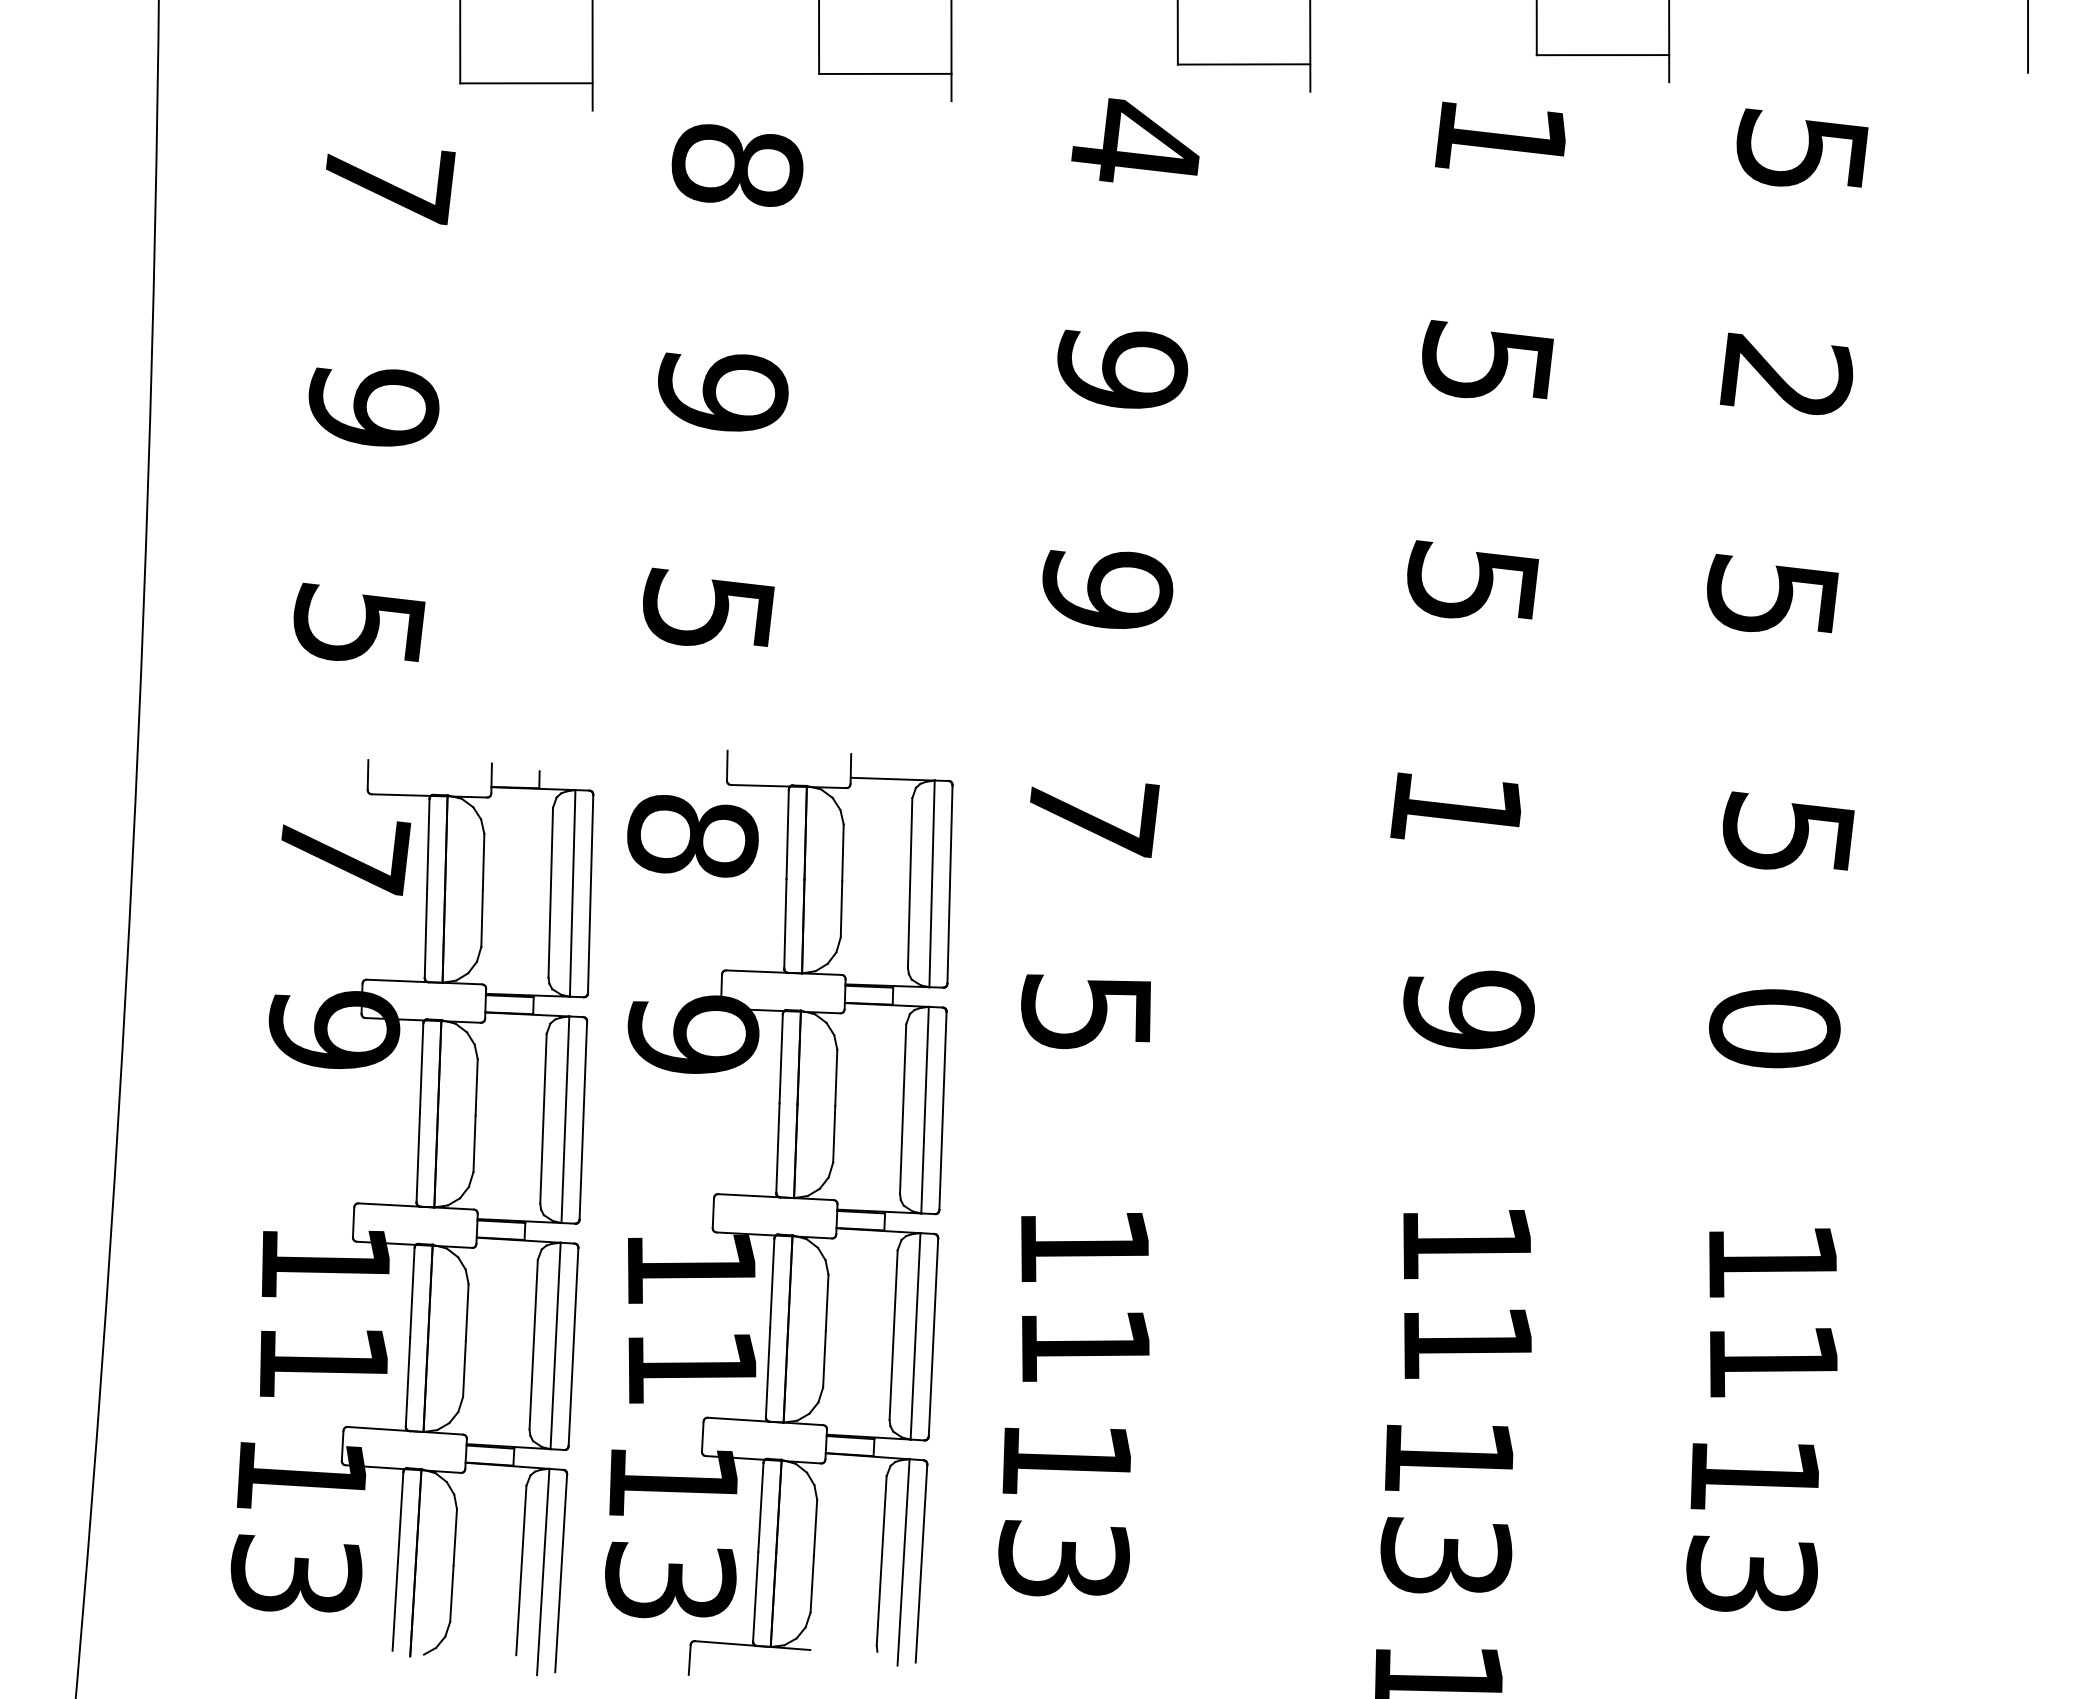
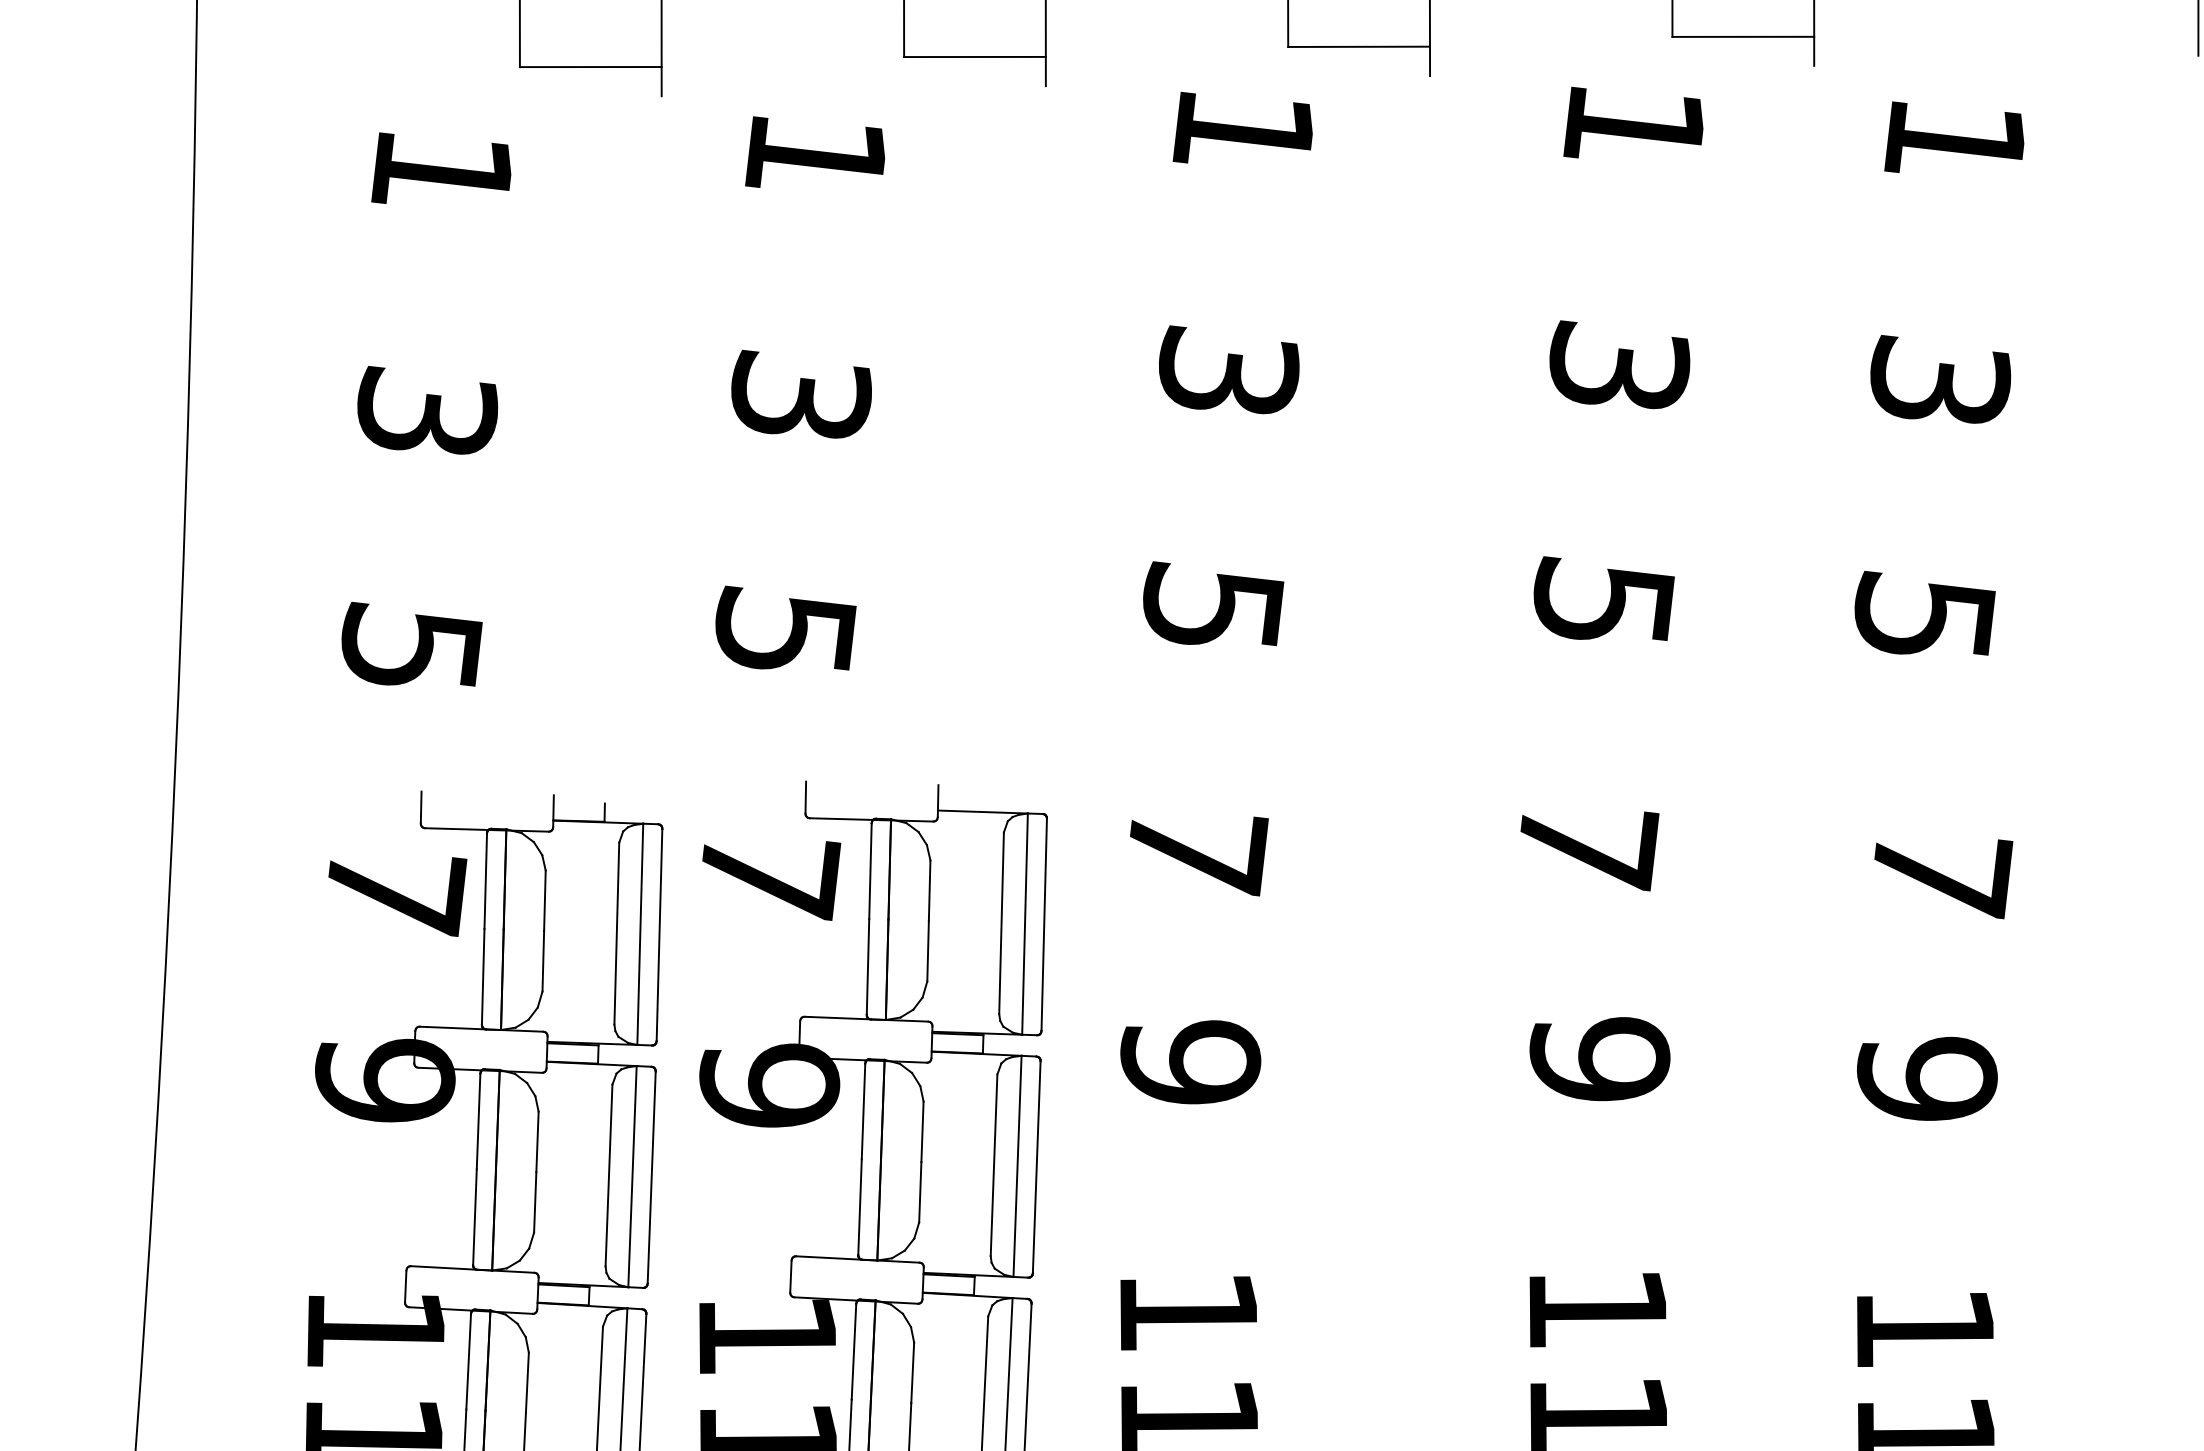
text: (1135, 140) -> (1242, 128), 4 -> 1
text: (1801, 147) -> (1955, 135), 5 -> 1
text: (736, 165) -> (815, 155), 8 -> 1
text: (388, 184) -> (443, 175), 7 -> 1
text: (1487, 360) -> (1619, 363), 5 -> 3
text: (1122, 366) -> (1228, 370), 9 -> 3
text: (1786, 374) -> (1939, 378), 2 -> 3
text: (723, 389) -> (801, 394), 9 -> 3
text: (373, 404) -> (427, 410), 9 -> 3
text: (1108, 586) -> (1213, 605), 9 -> 5
text: (1457, 812) -> (1587, 847), 1 -> 7
text: (1788, 835) -> (1941, 872), 5 -> 7
text: (693, 837) -> (769, 874), 8 -> 7
text: (1086, 1012) -> (1190, 1061), 5 -> 9
text: (1774, 1028) -> (1926, 1078), 0 -> 9

